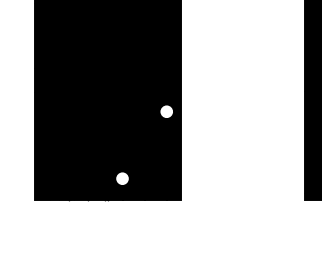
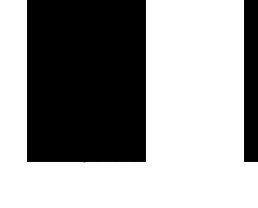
fill: (166, 111) -> (133, 89), added
fill: (121, 178) -> (97, 143), added

